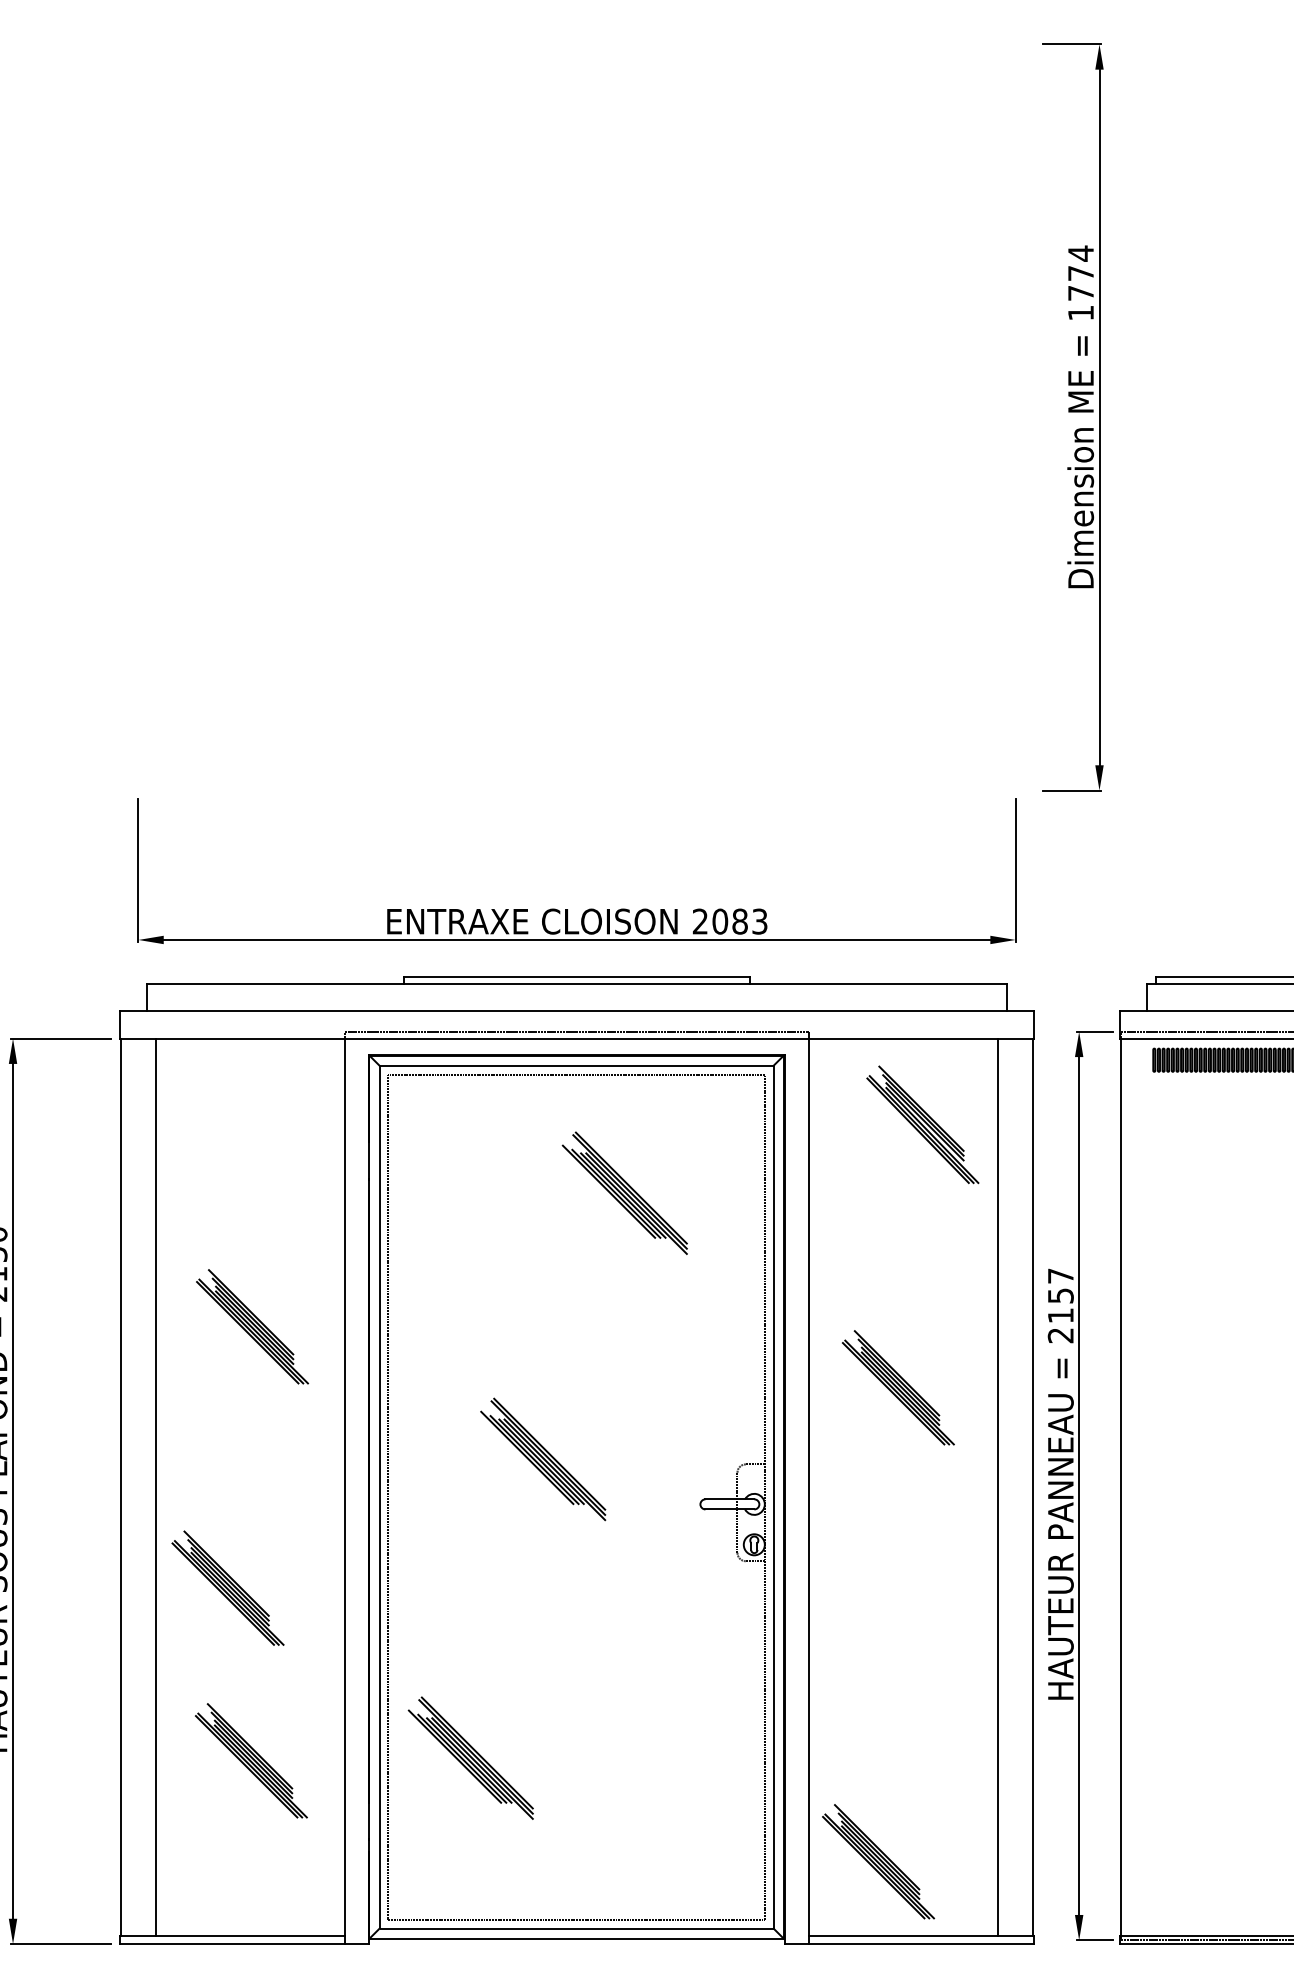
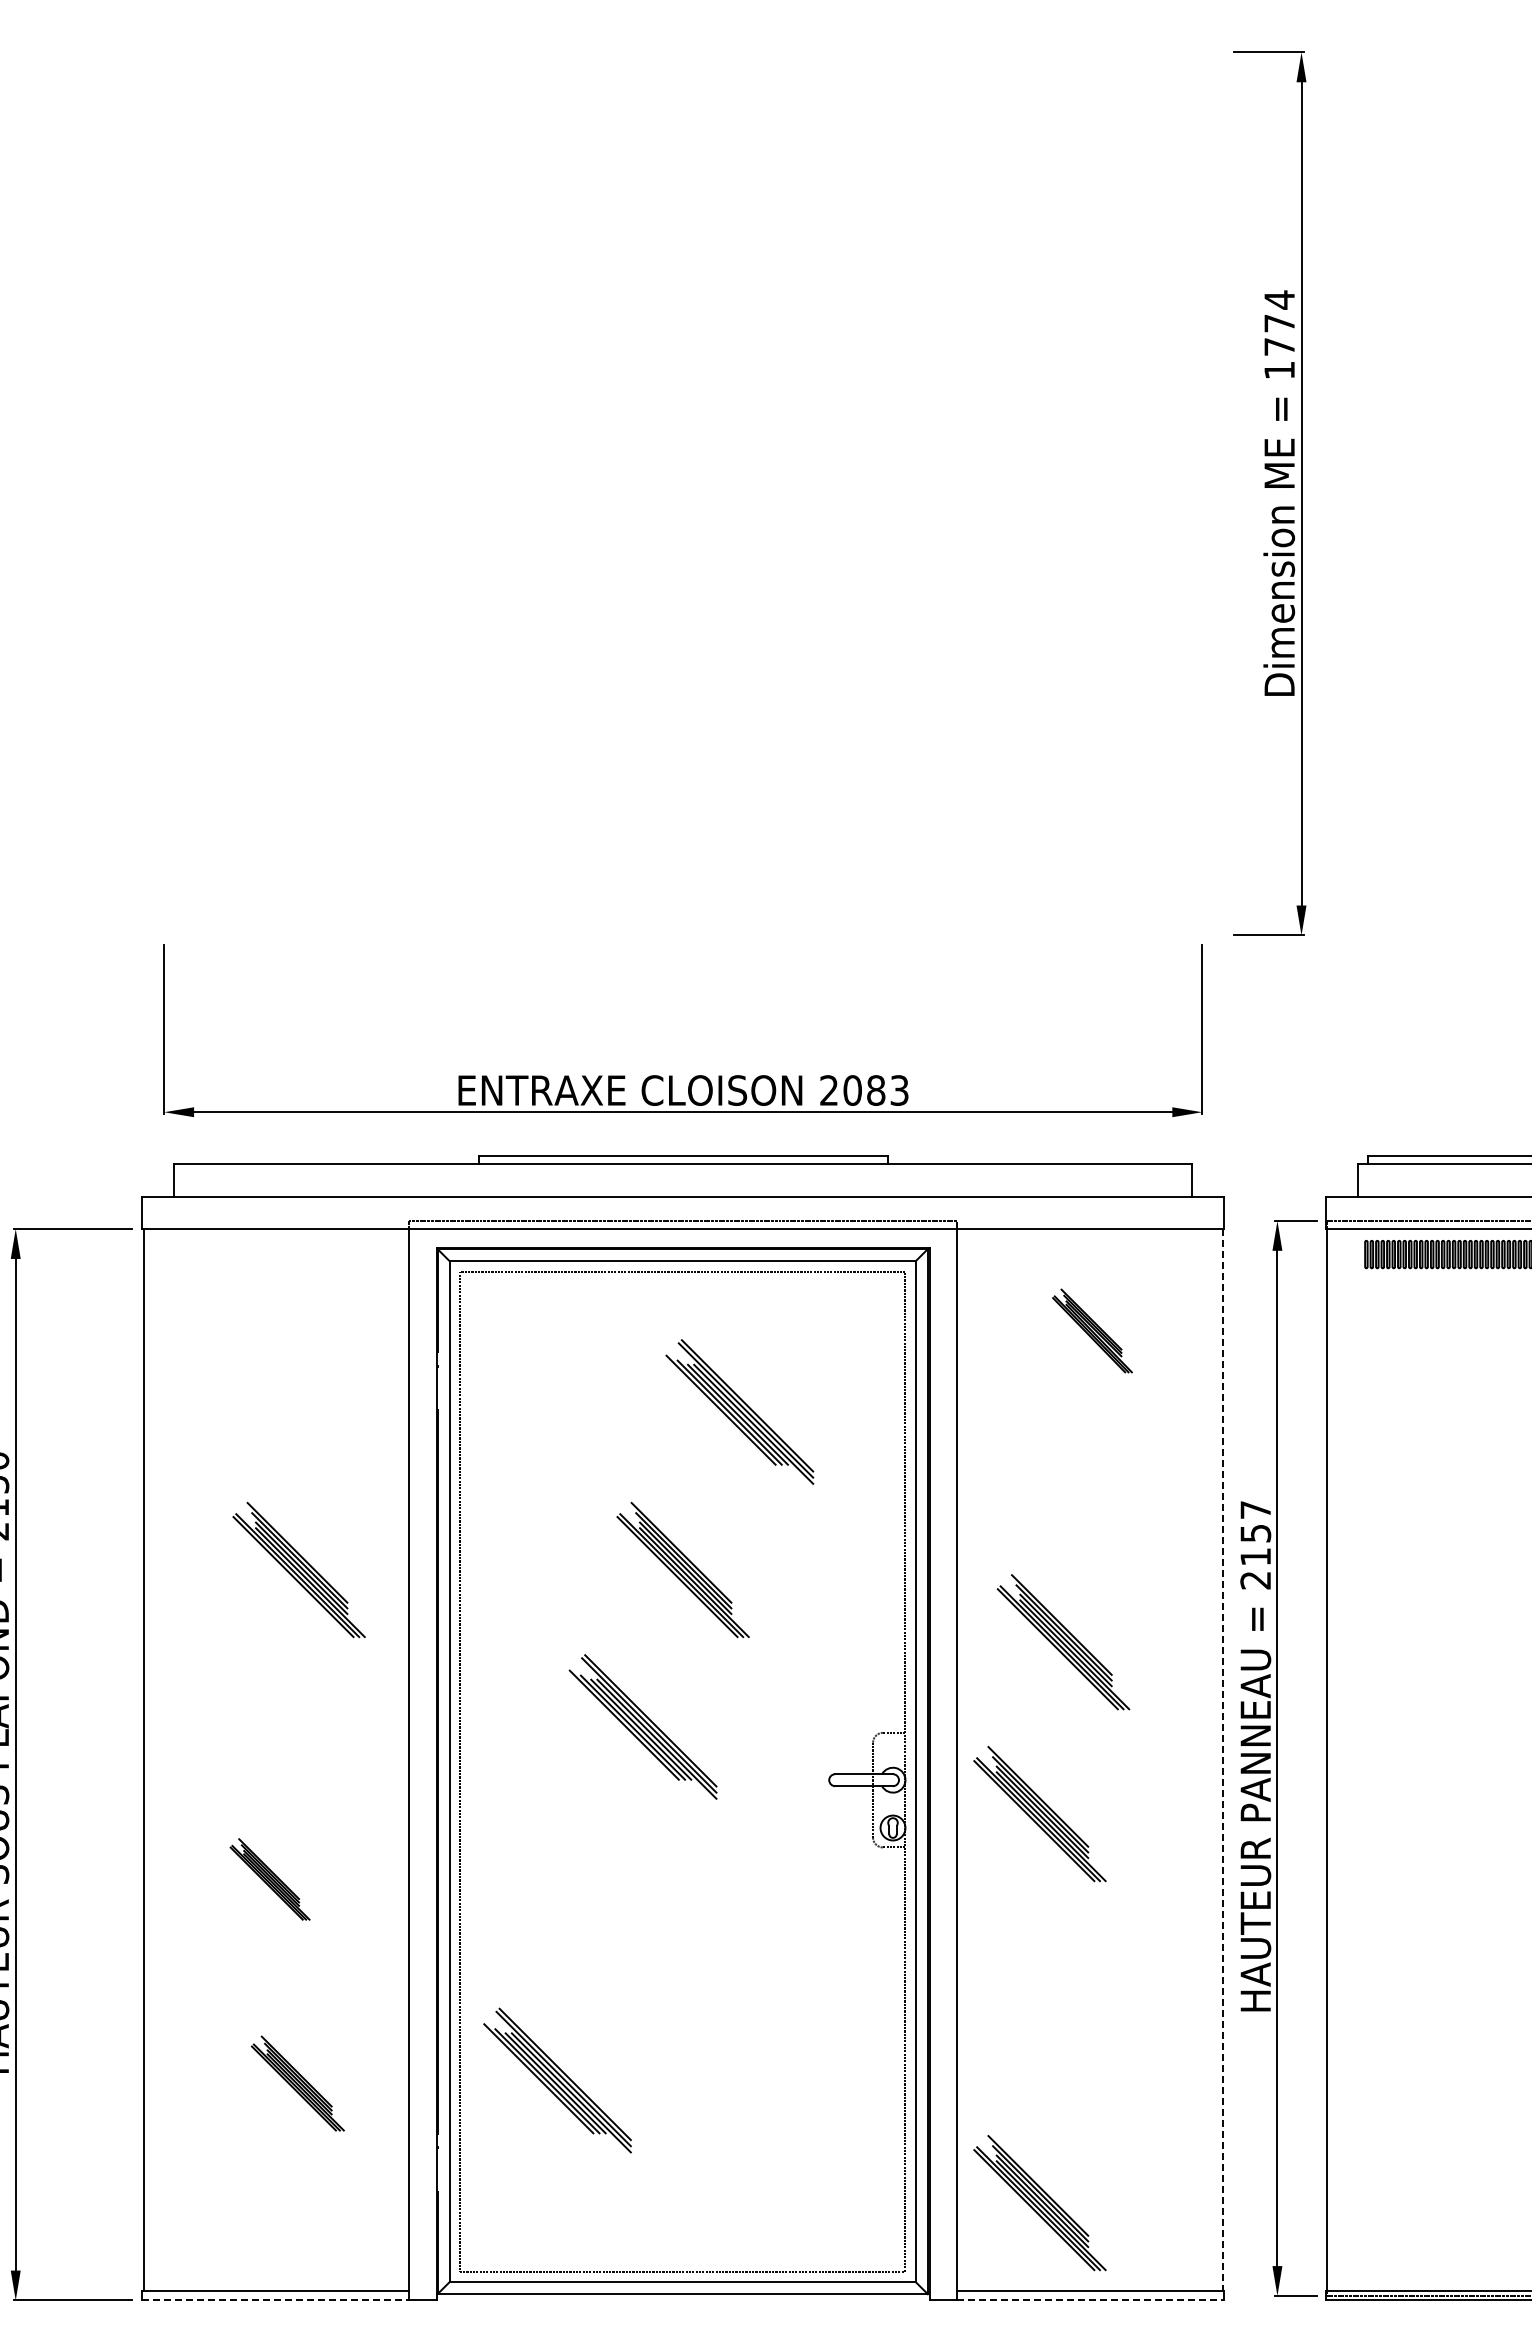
part: (922, 1124) -> (1092, 1330), size x0.6
part: (576, 1326) -> (682, 1569), added
line: (155, 1487) -> (184, 1760), removed
line: (998, 1487) -> (1181, 1760), removed
line: (1032, 1487) -> (1222, 1760), solid -> dashed
part: (878, 1533) -> (1039, 1814), added
part: (227, 1588) -> (269, 1879), size x0.6
part: (251, 1760) -> (297, 2083), size x0.7
line: (232, 1944) -> (275, 2300), solid -> dashed
line: (921, 1944) -> (1090, 2300), solid -> dashed

